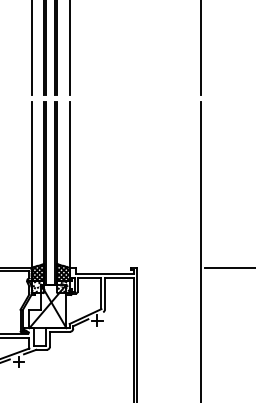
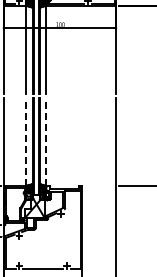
line: (32, 184) -> (26, 141), solid -> dashed
line: (69, 184) -> (46, 141), solid -> dashed

